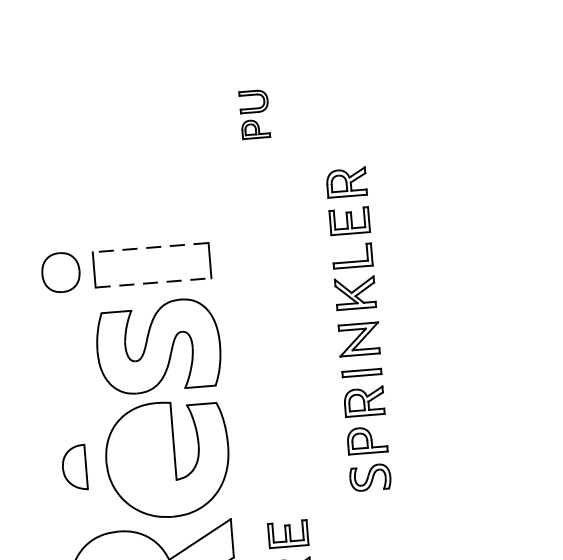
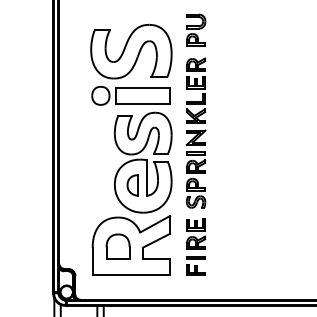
part: (255, 113) -> (196, 29), size x1.43
part: (119, 171) -> (131, 51), added
line: (151, 247) -> (143, 87), dashed -> solid
line: (154, 283) -> (143, 104), dashed -> solid
part: (357, 328) -> (195, 132), moved
part: (73, 467) -> (132, 185), moved

